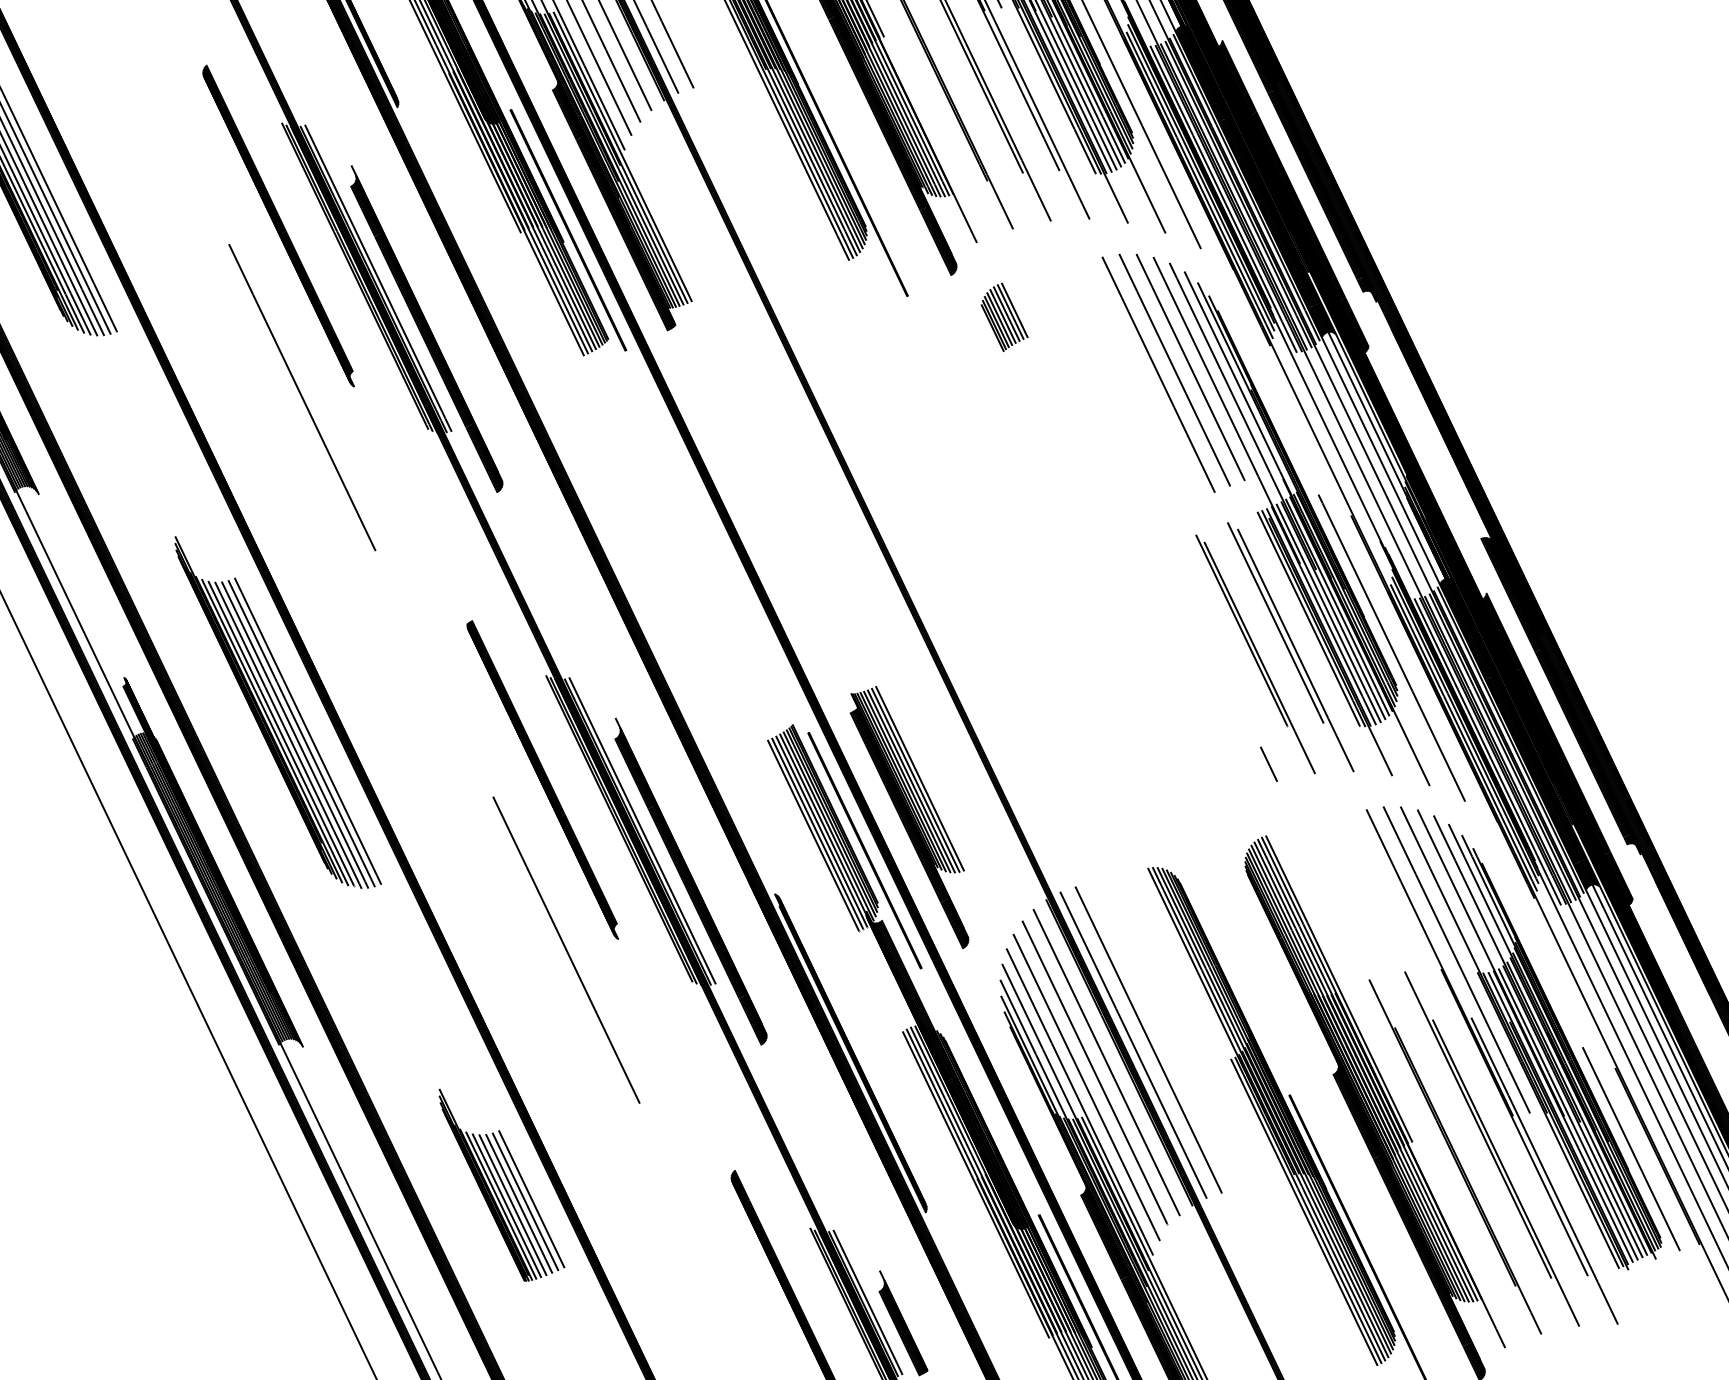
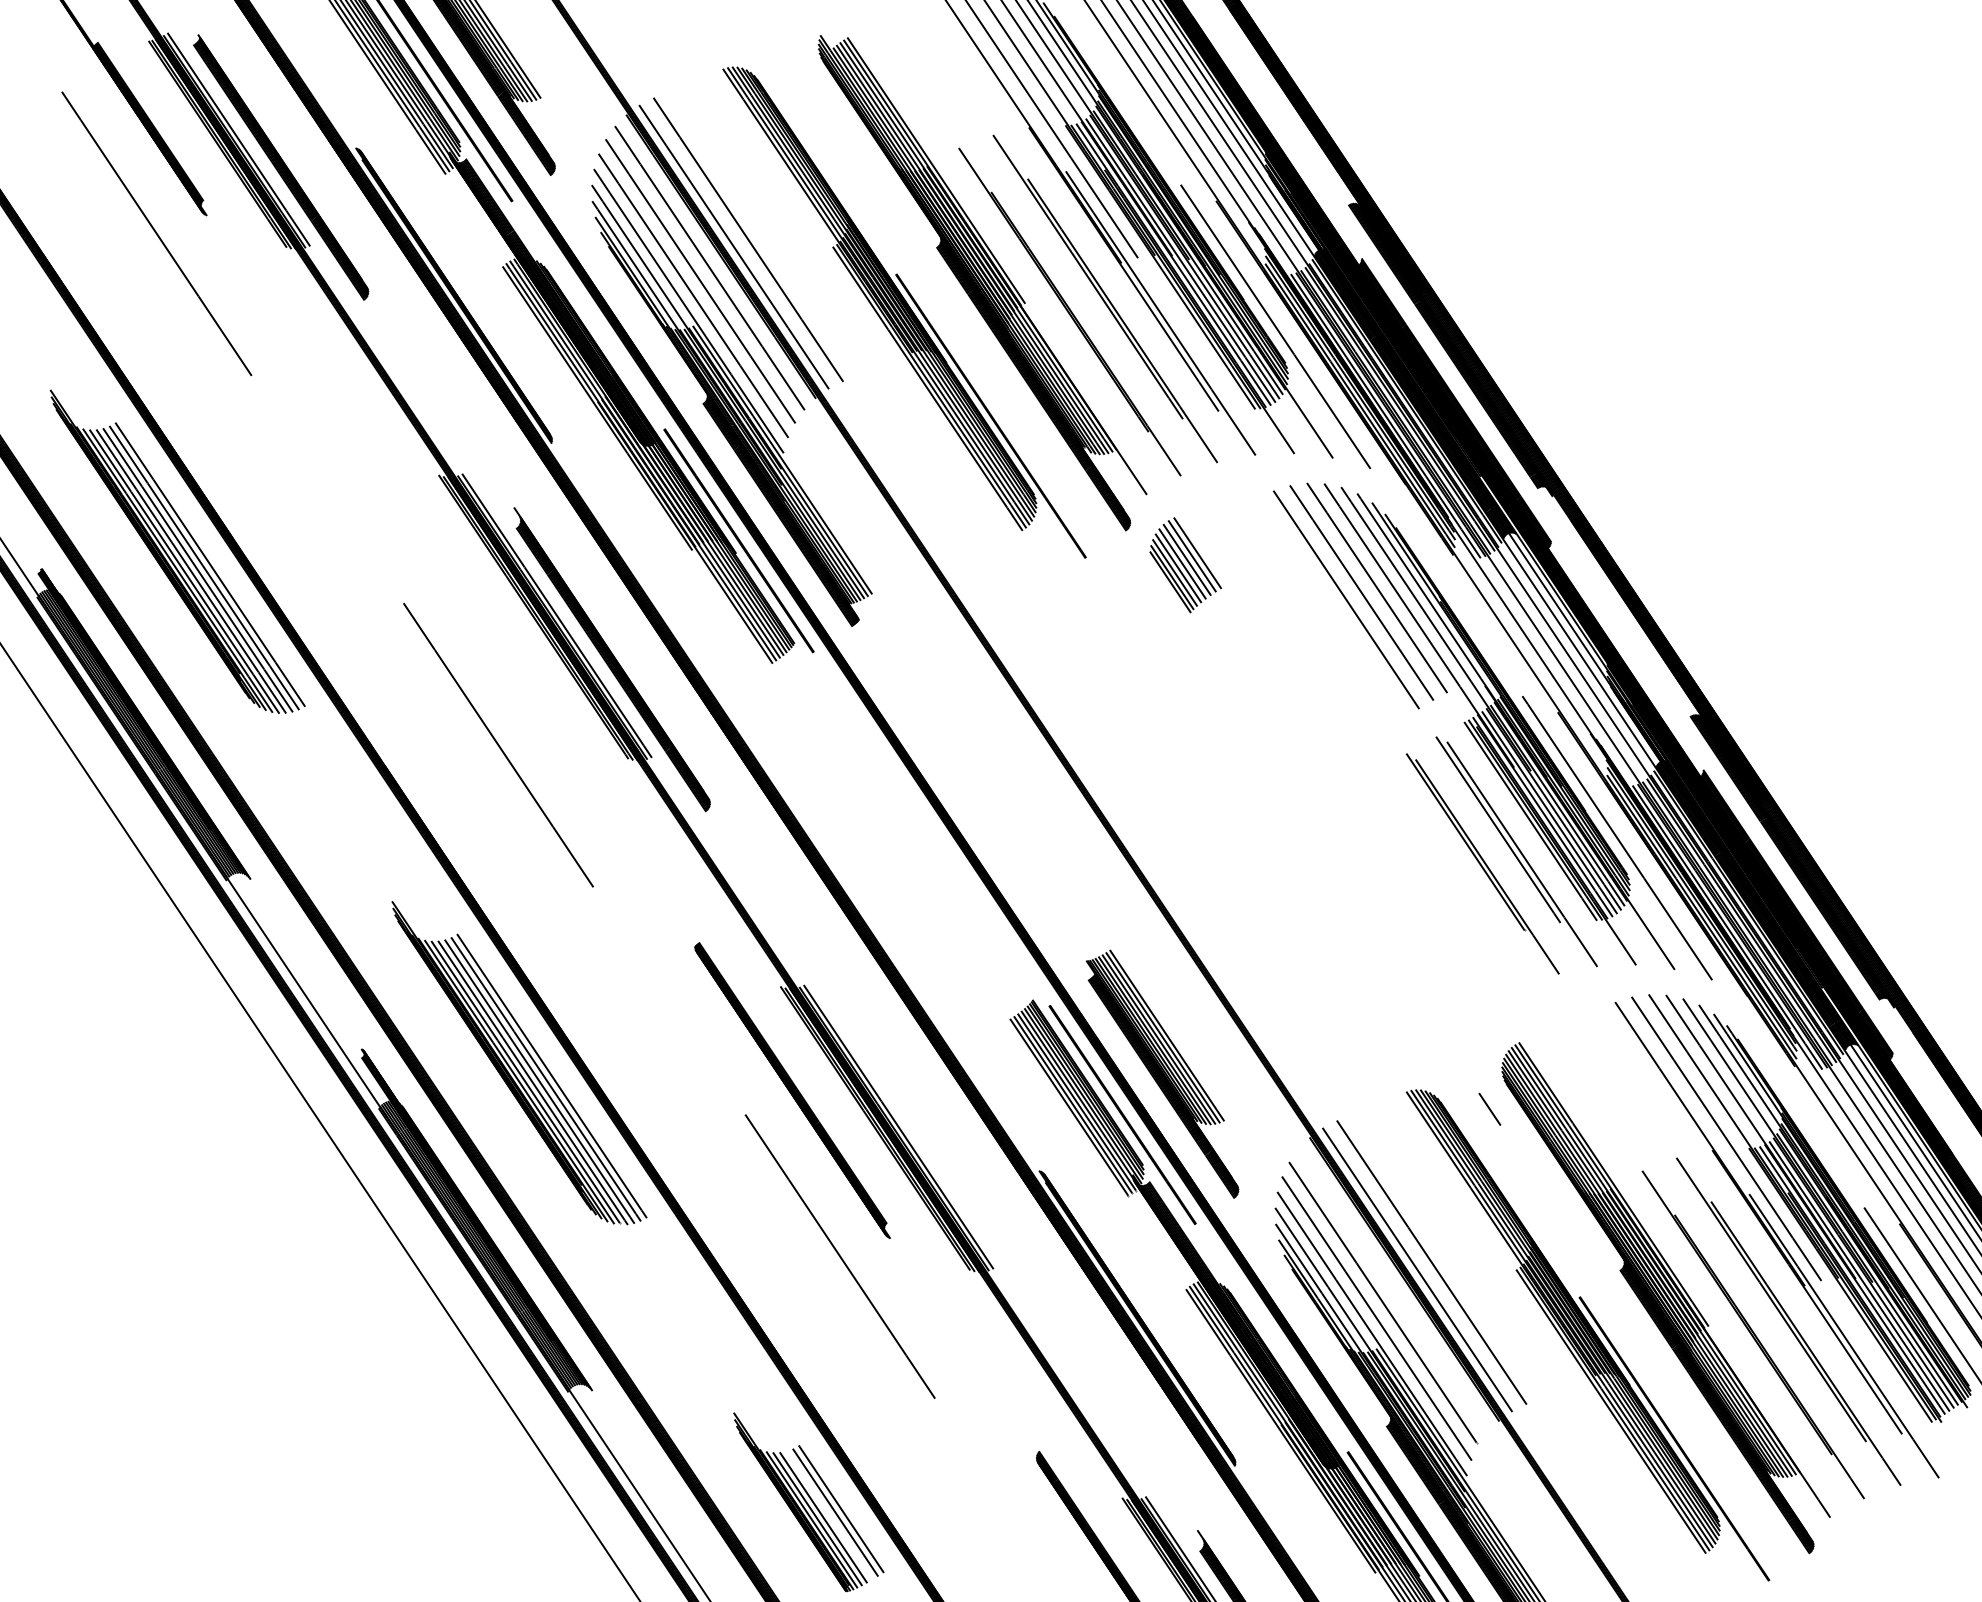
part: (278, 225) -> (450, 577), removed
part: (1005, 317) -> (1185, 564), size x1.4
line: (1268, 763) -> (1489, 1108), moved
part: (690, 881) -> (953, 1170), removed
line: (1106, 1061) -> (1392, 1290), removed
line: (519, 1203) -> (829, 1515), removed

